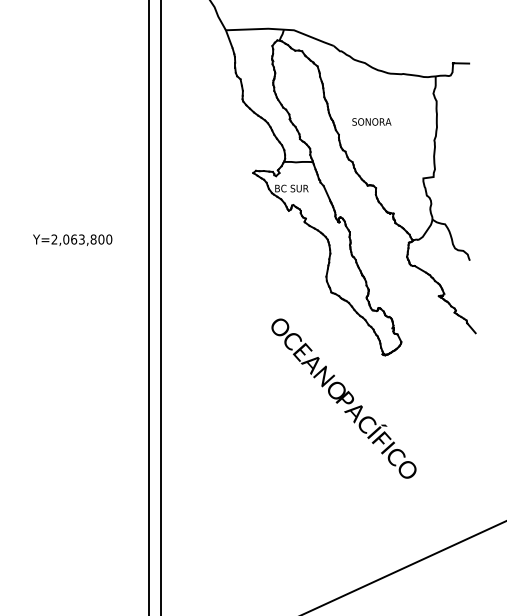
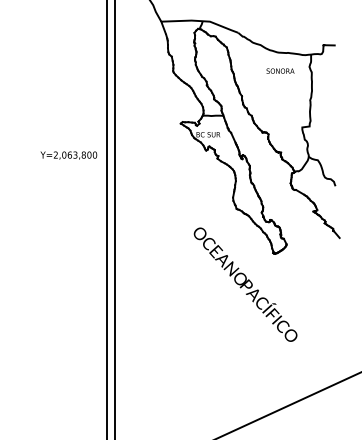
text: (371, 121) -> (280, 70), moved
text: (72, 240) -> (68, 155), moved

